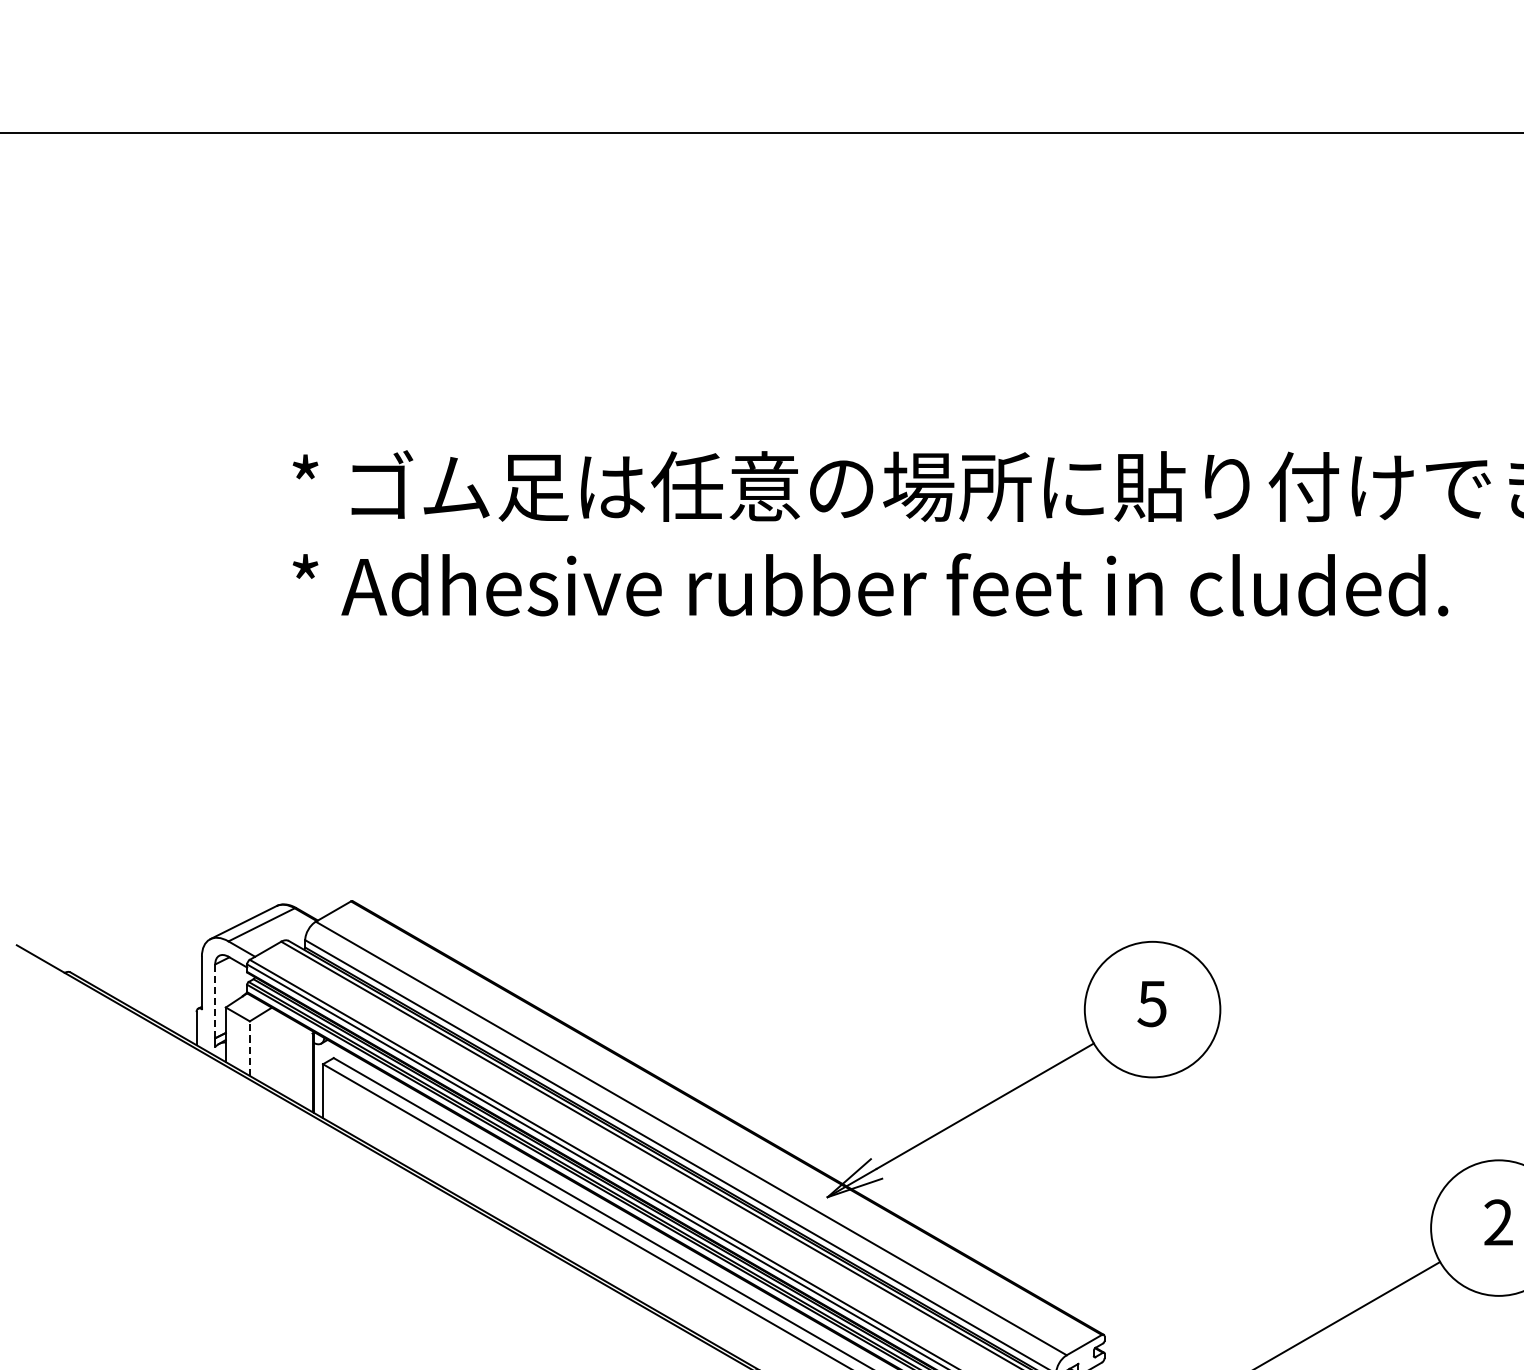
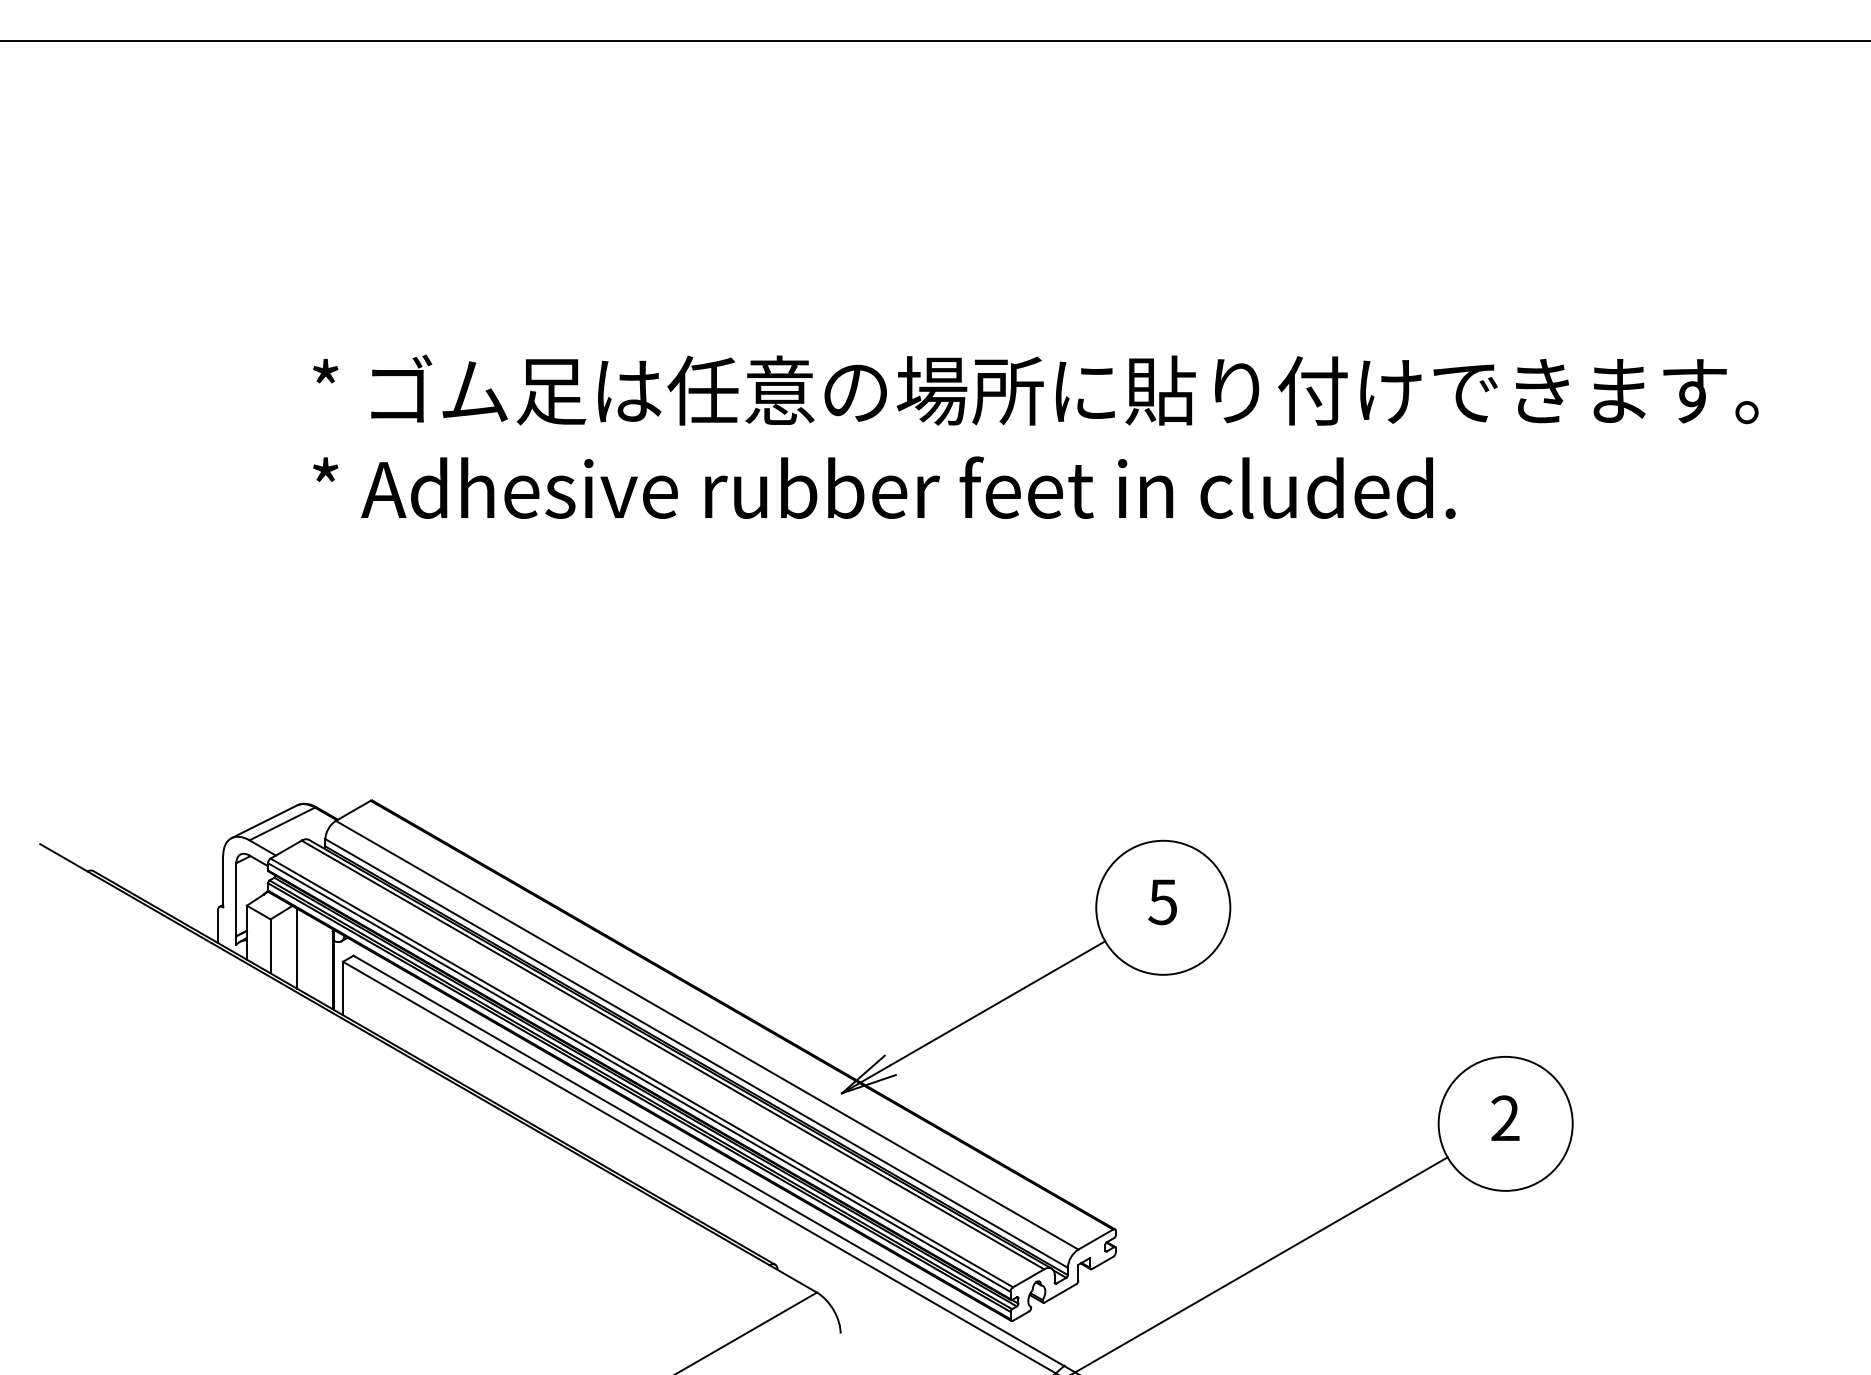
line: (215, 1001) -> (236, 899), dashed -> solid
line: (249, 1048) -> (270, 946), dashed -> solid
line: (275, 1050) -> (296, 948), added

